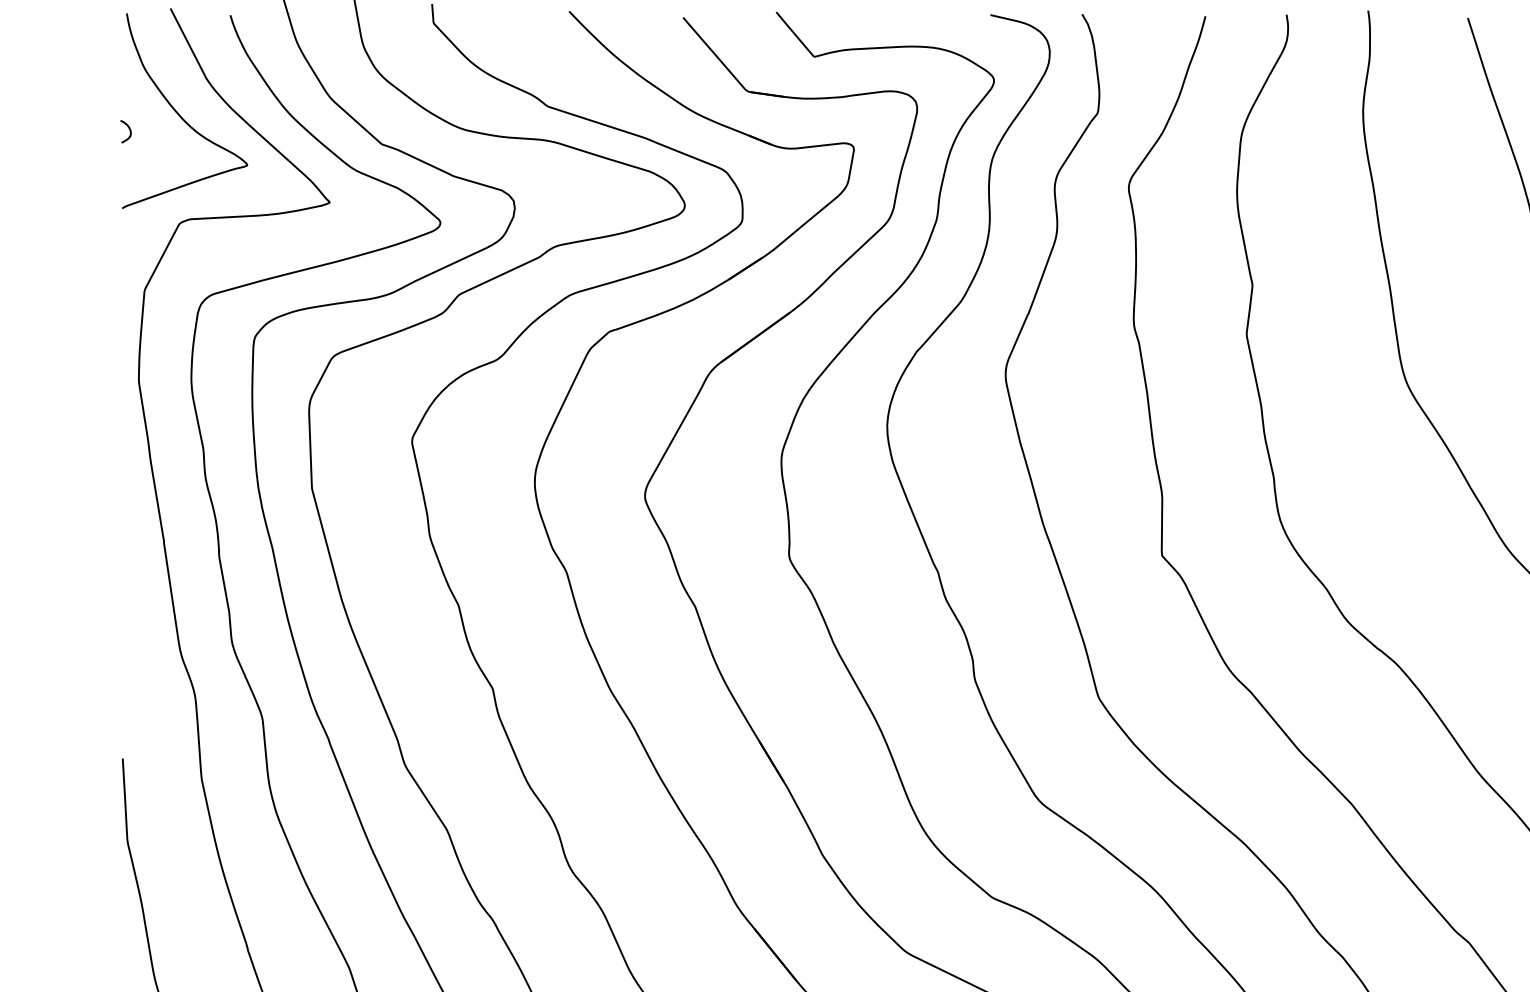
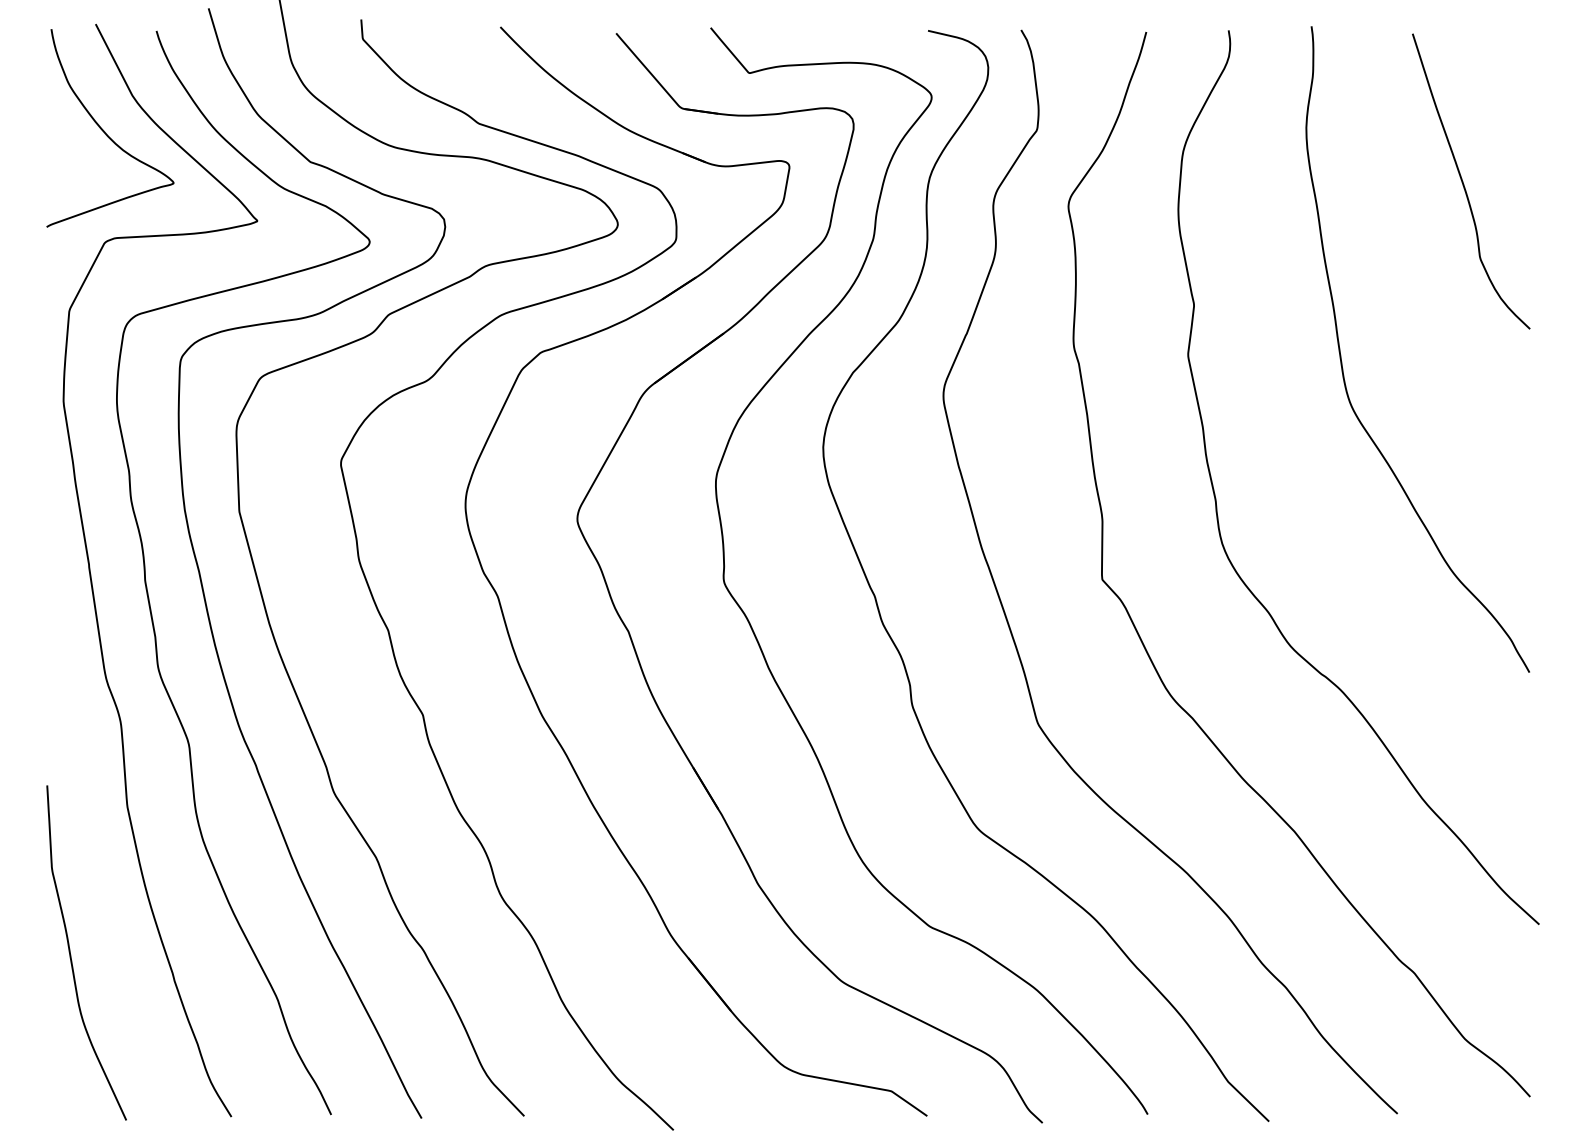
curve: (128, 130) -> (53, 147), removed

